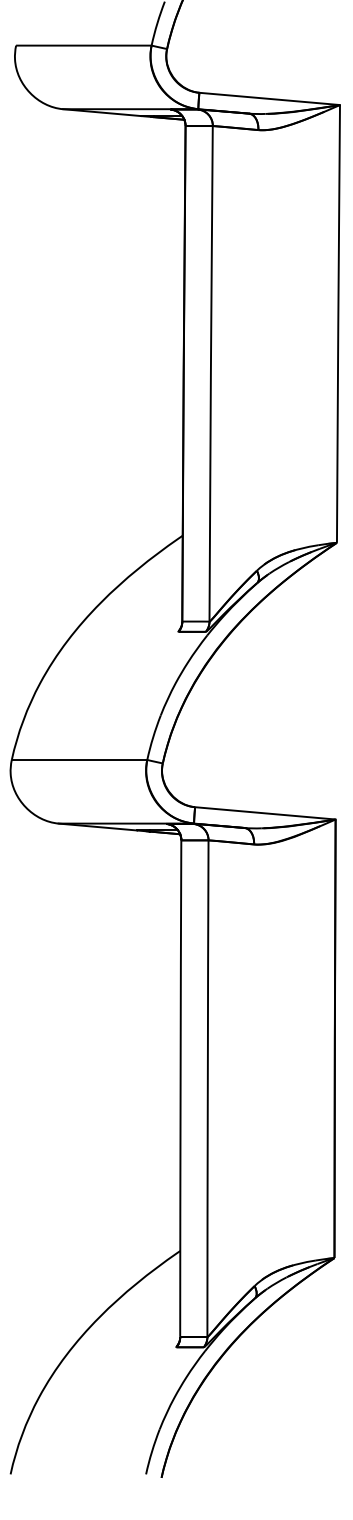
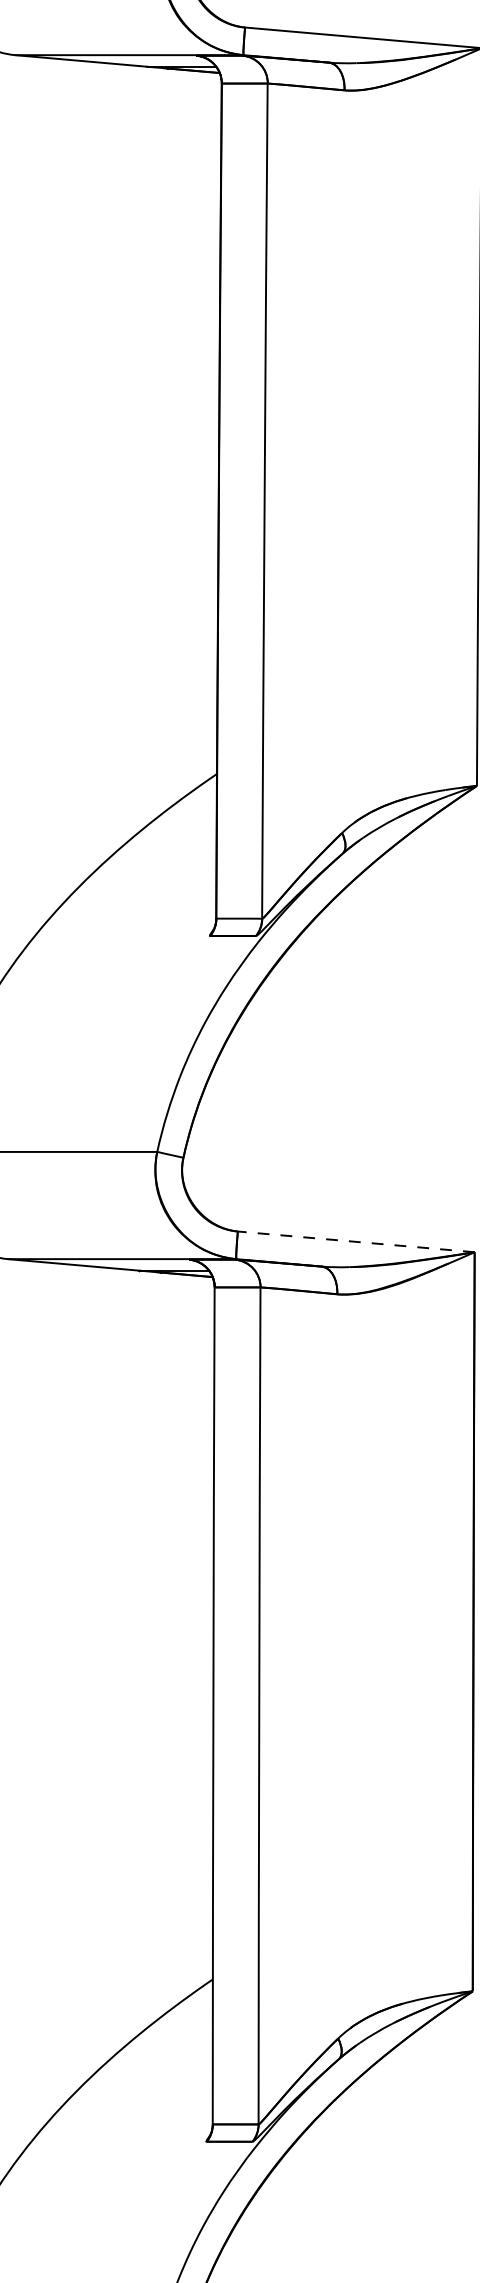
line: (265, 813) -> (356, 1242), solid -> dashed

